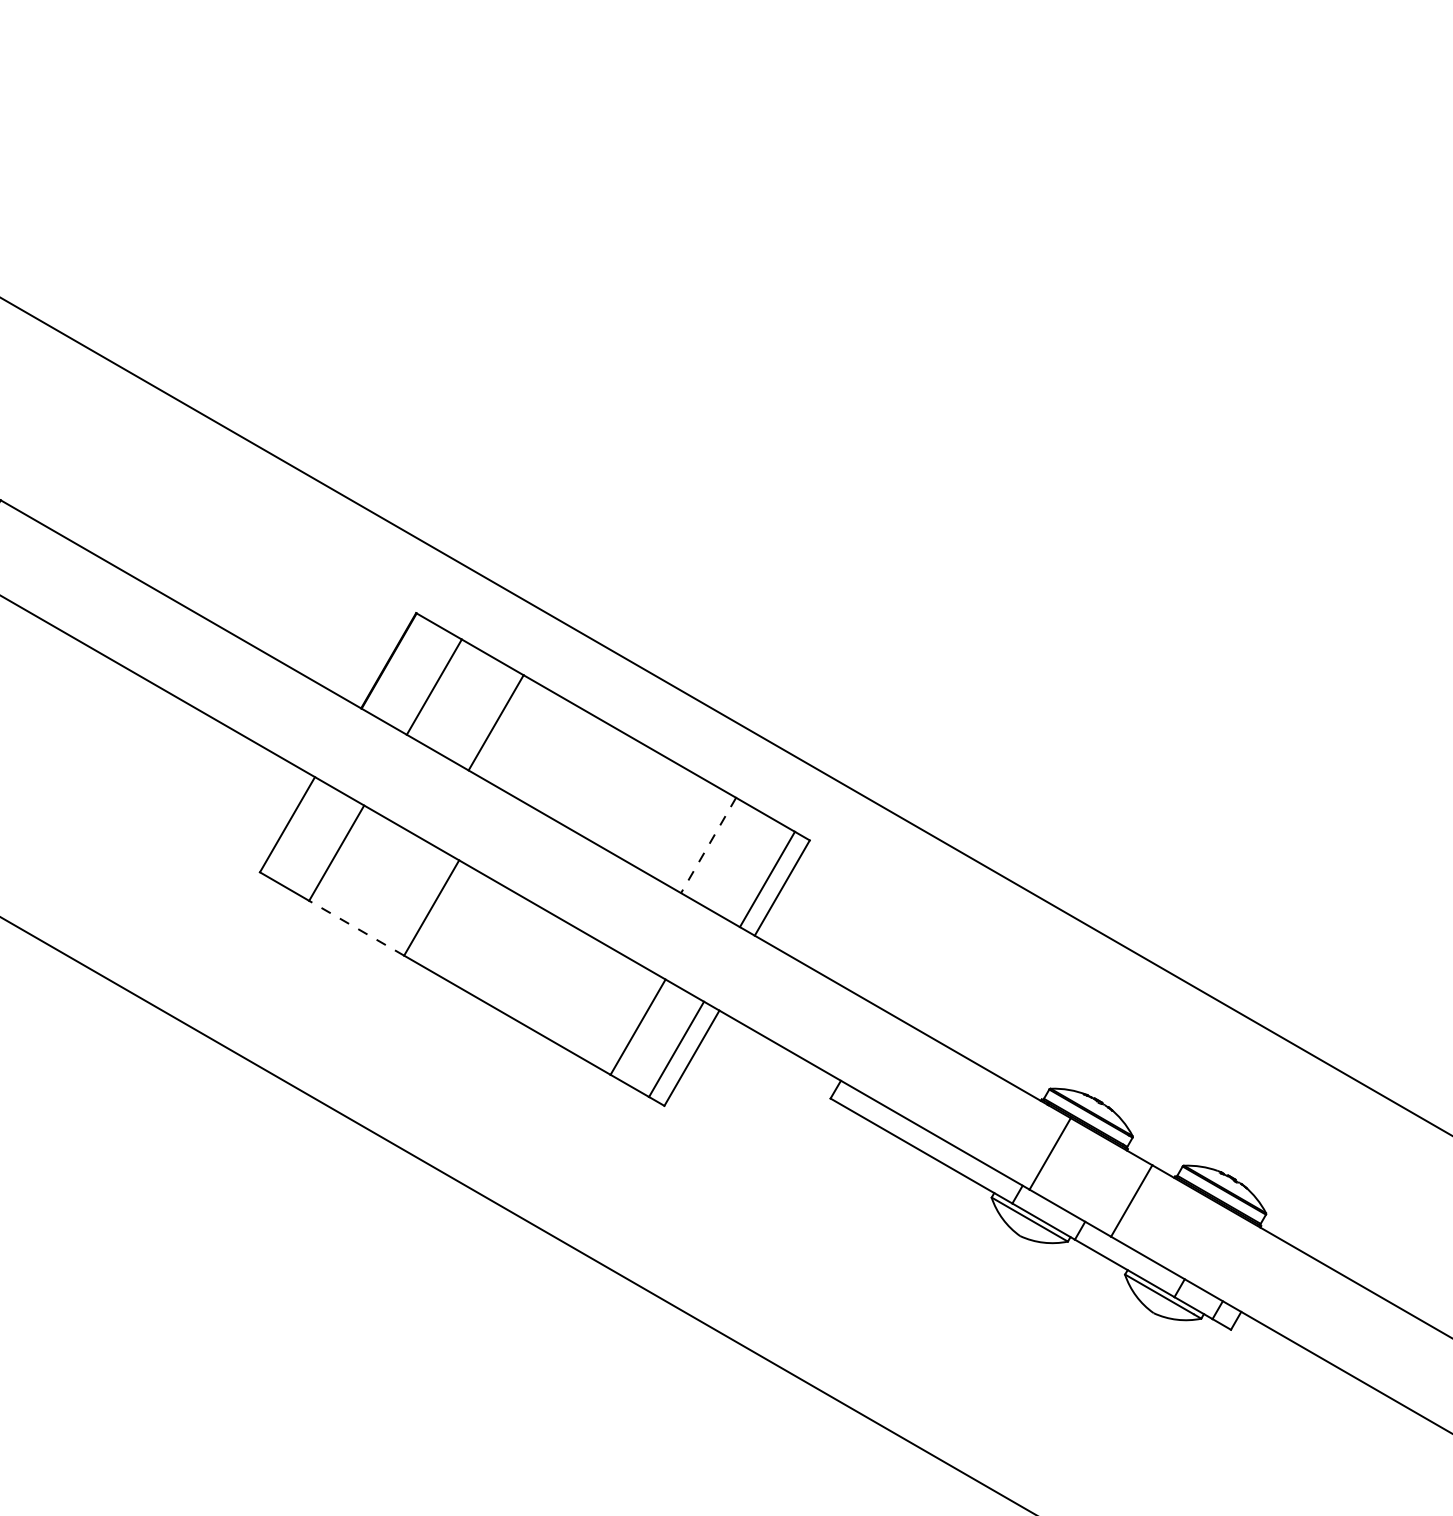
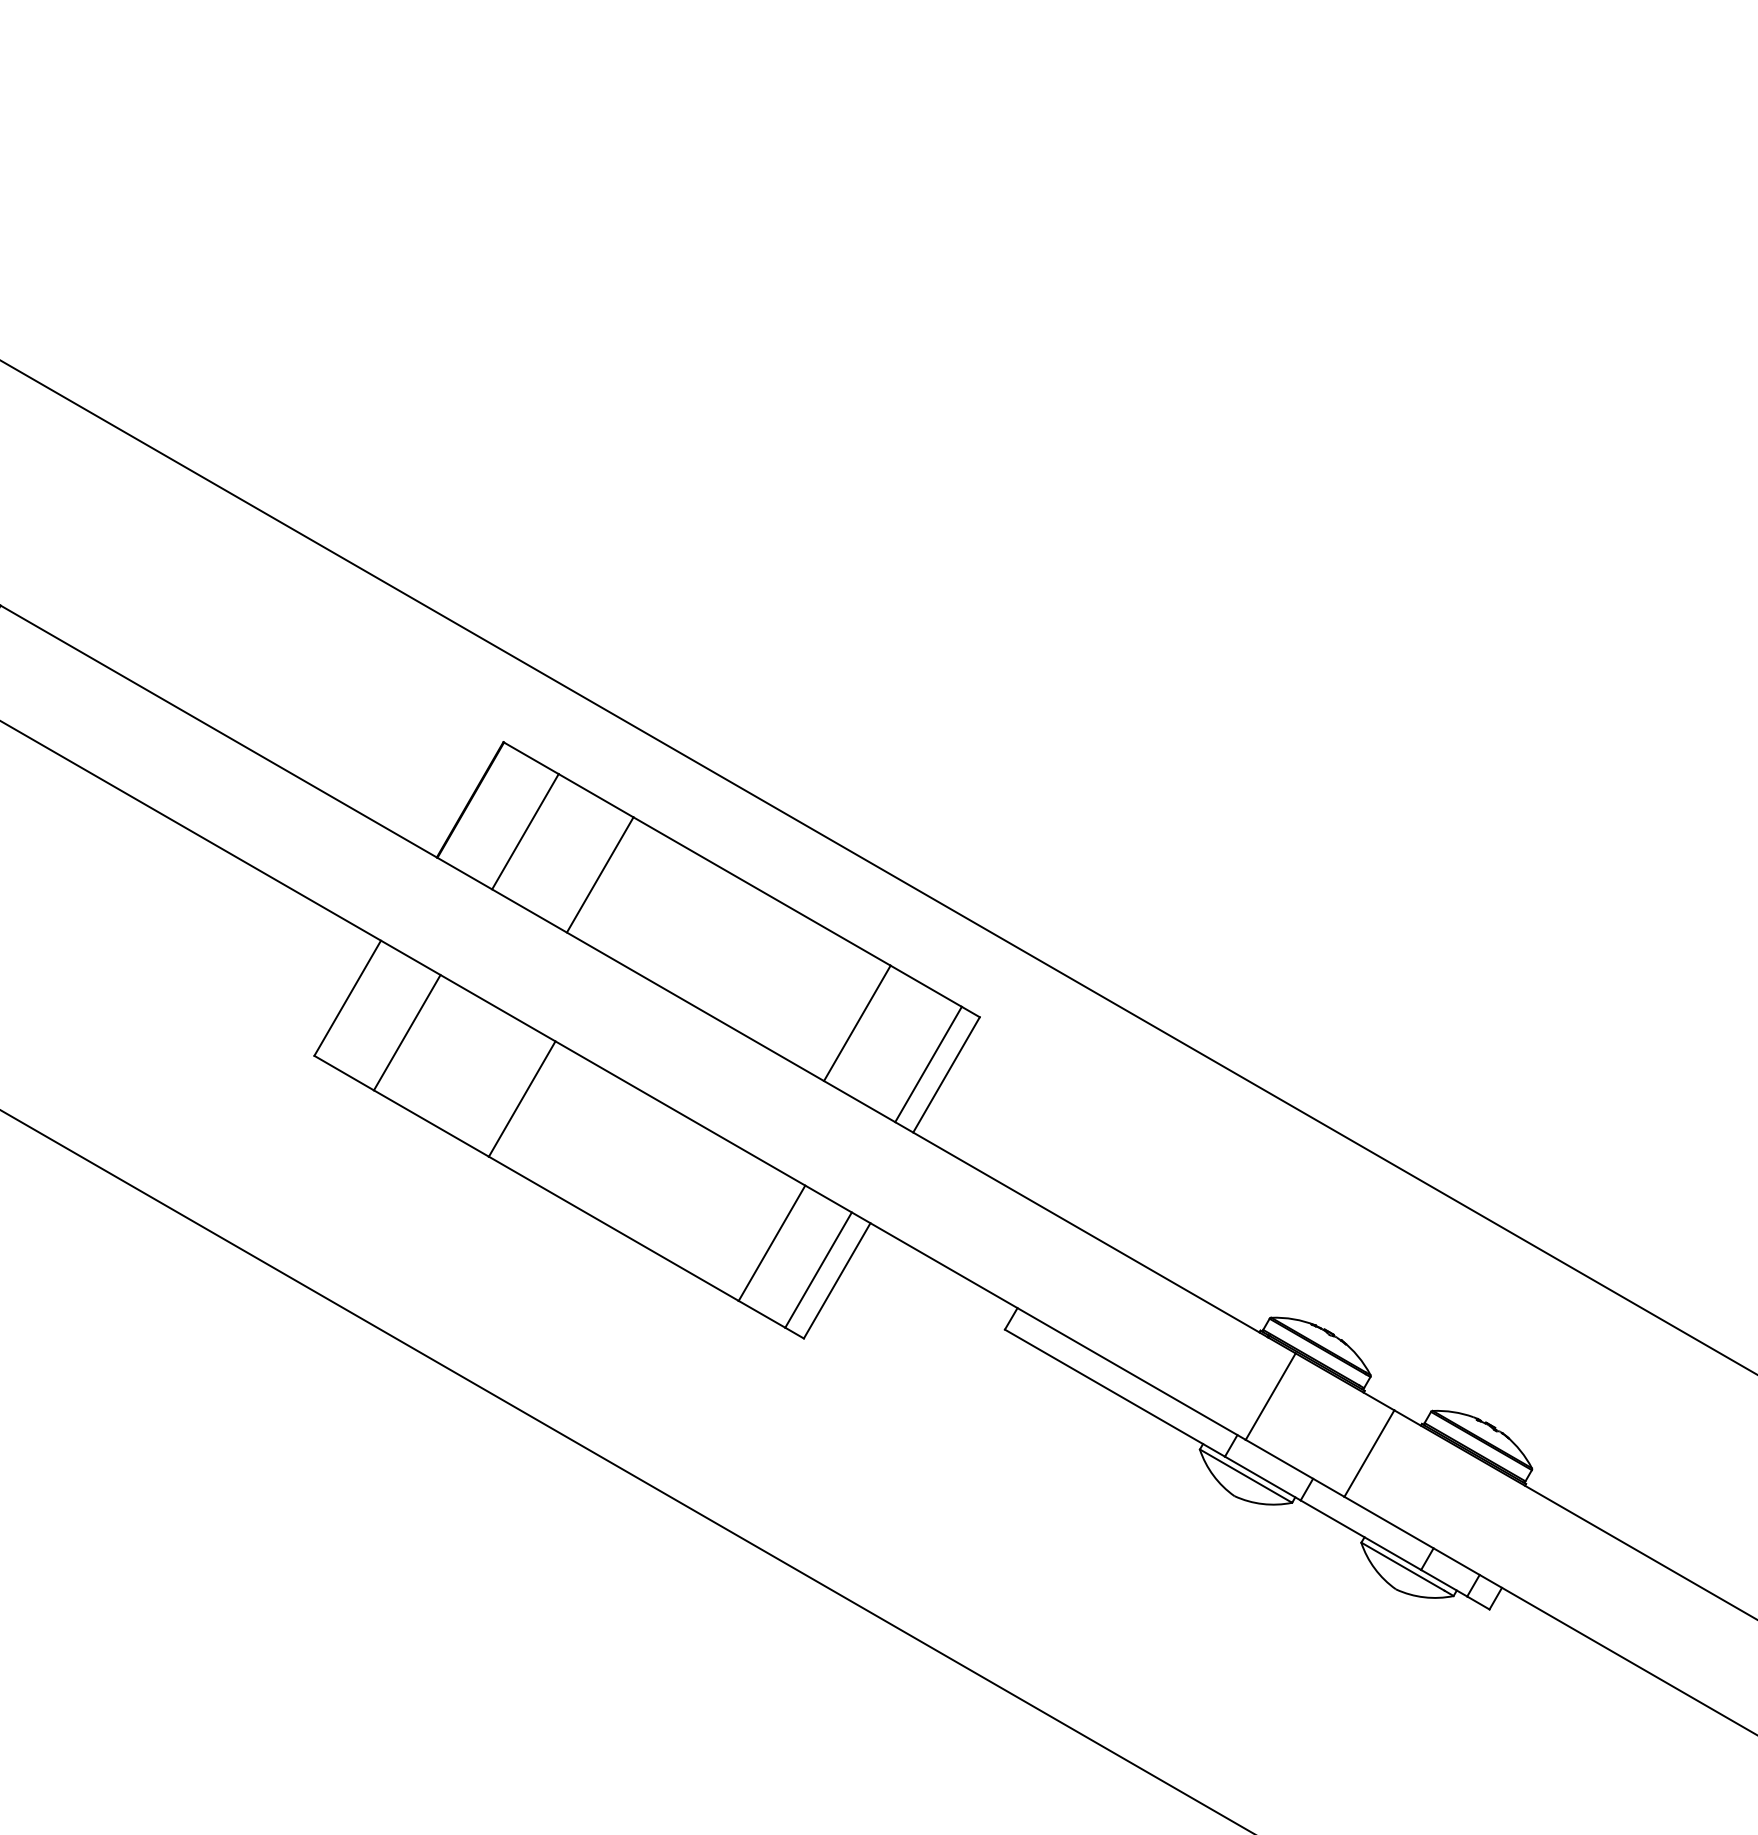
line: (708, 845) -> (857, 1023), dashed -> solid
line: (356, 928) -> (431, 1123), dashed -> solid

